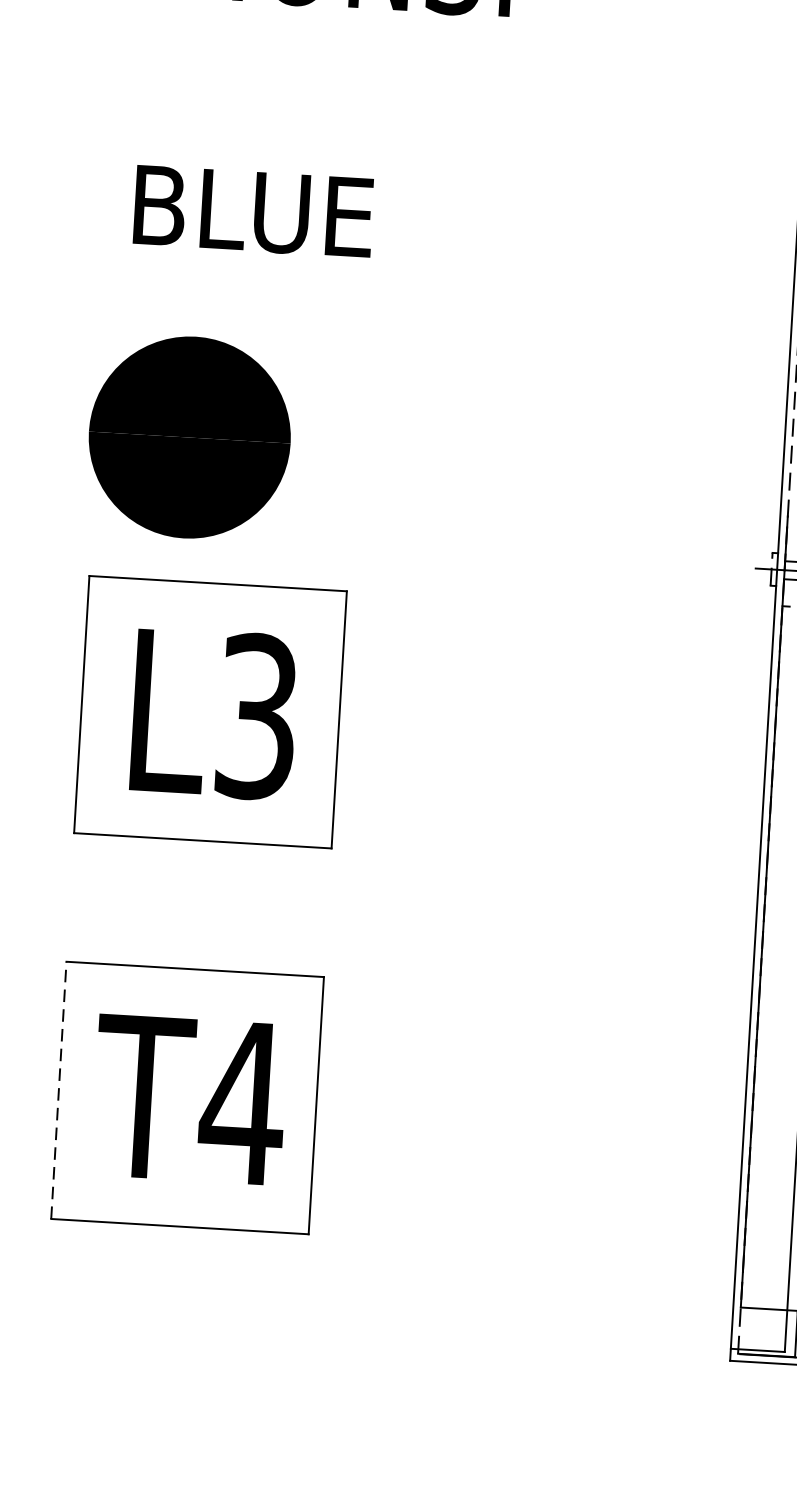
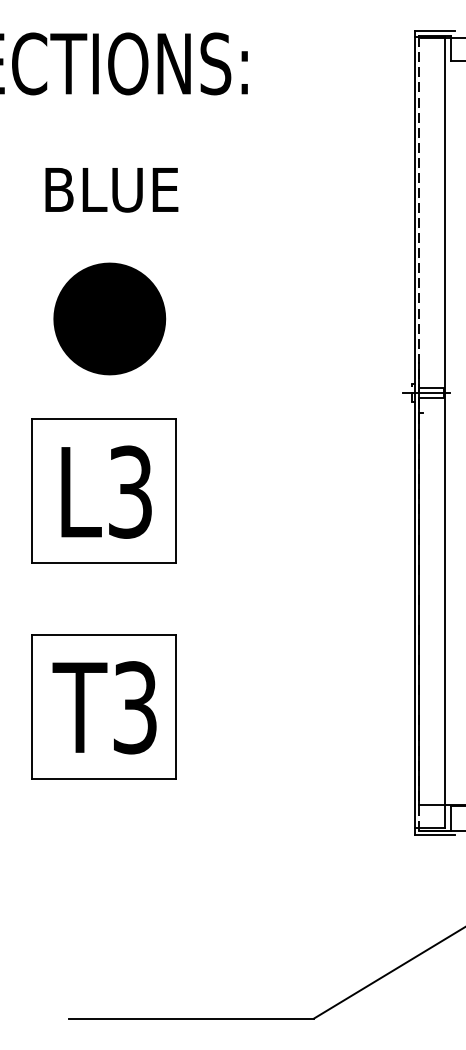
text: (252, 212) -> (111, 190), moved
part: (189, 436) -> (109, 318), moved
line: (58, 1089) -> (32, 706), dashed -> solid
text: (241, 1102) -> (134, 707), T4 -> T3

